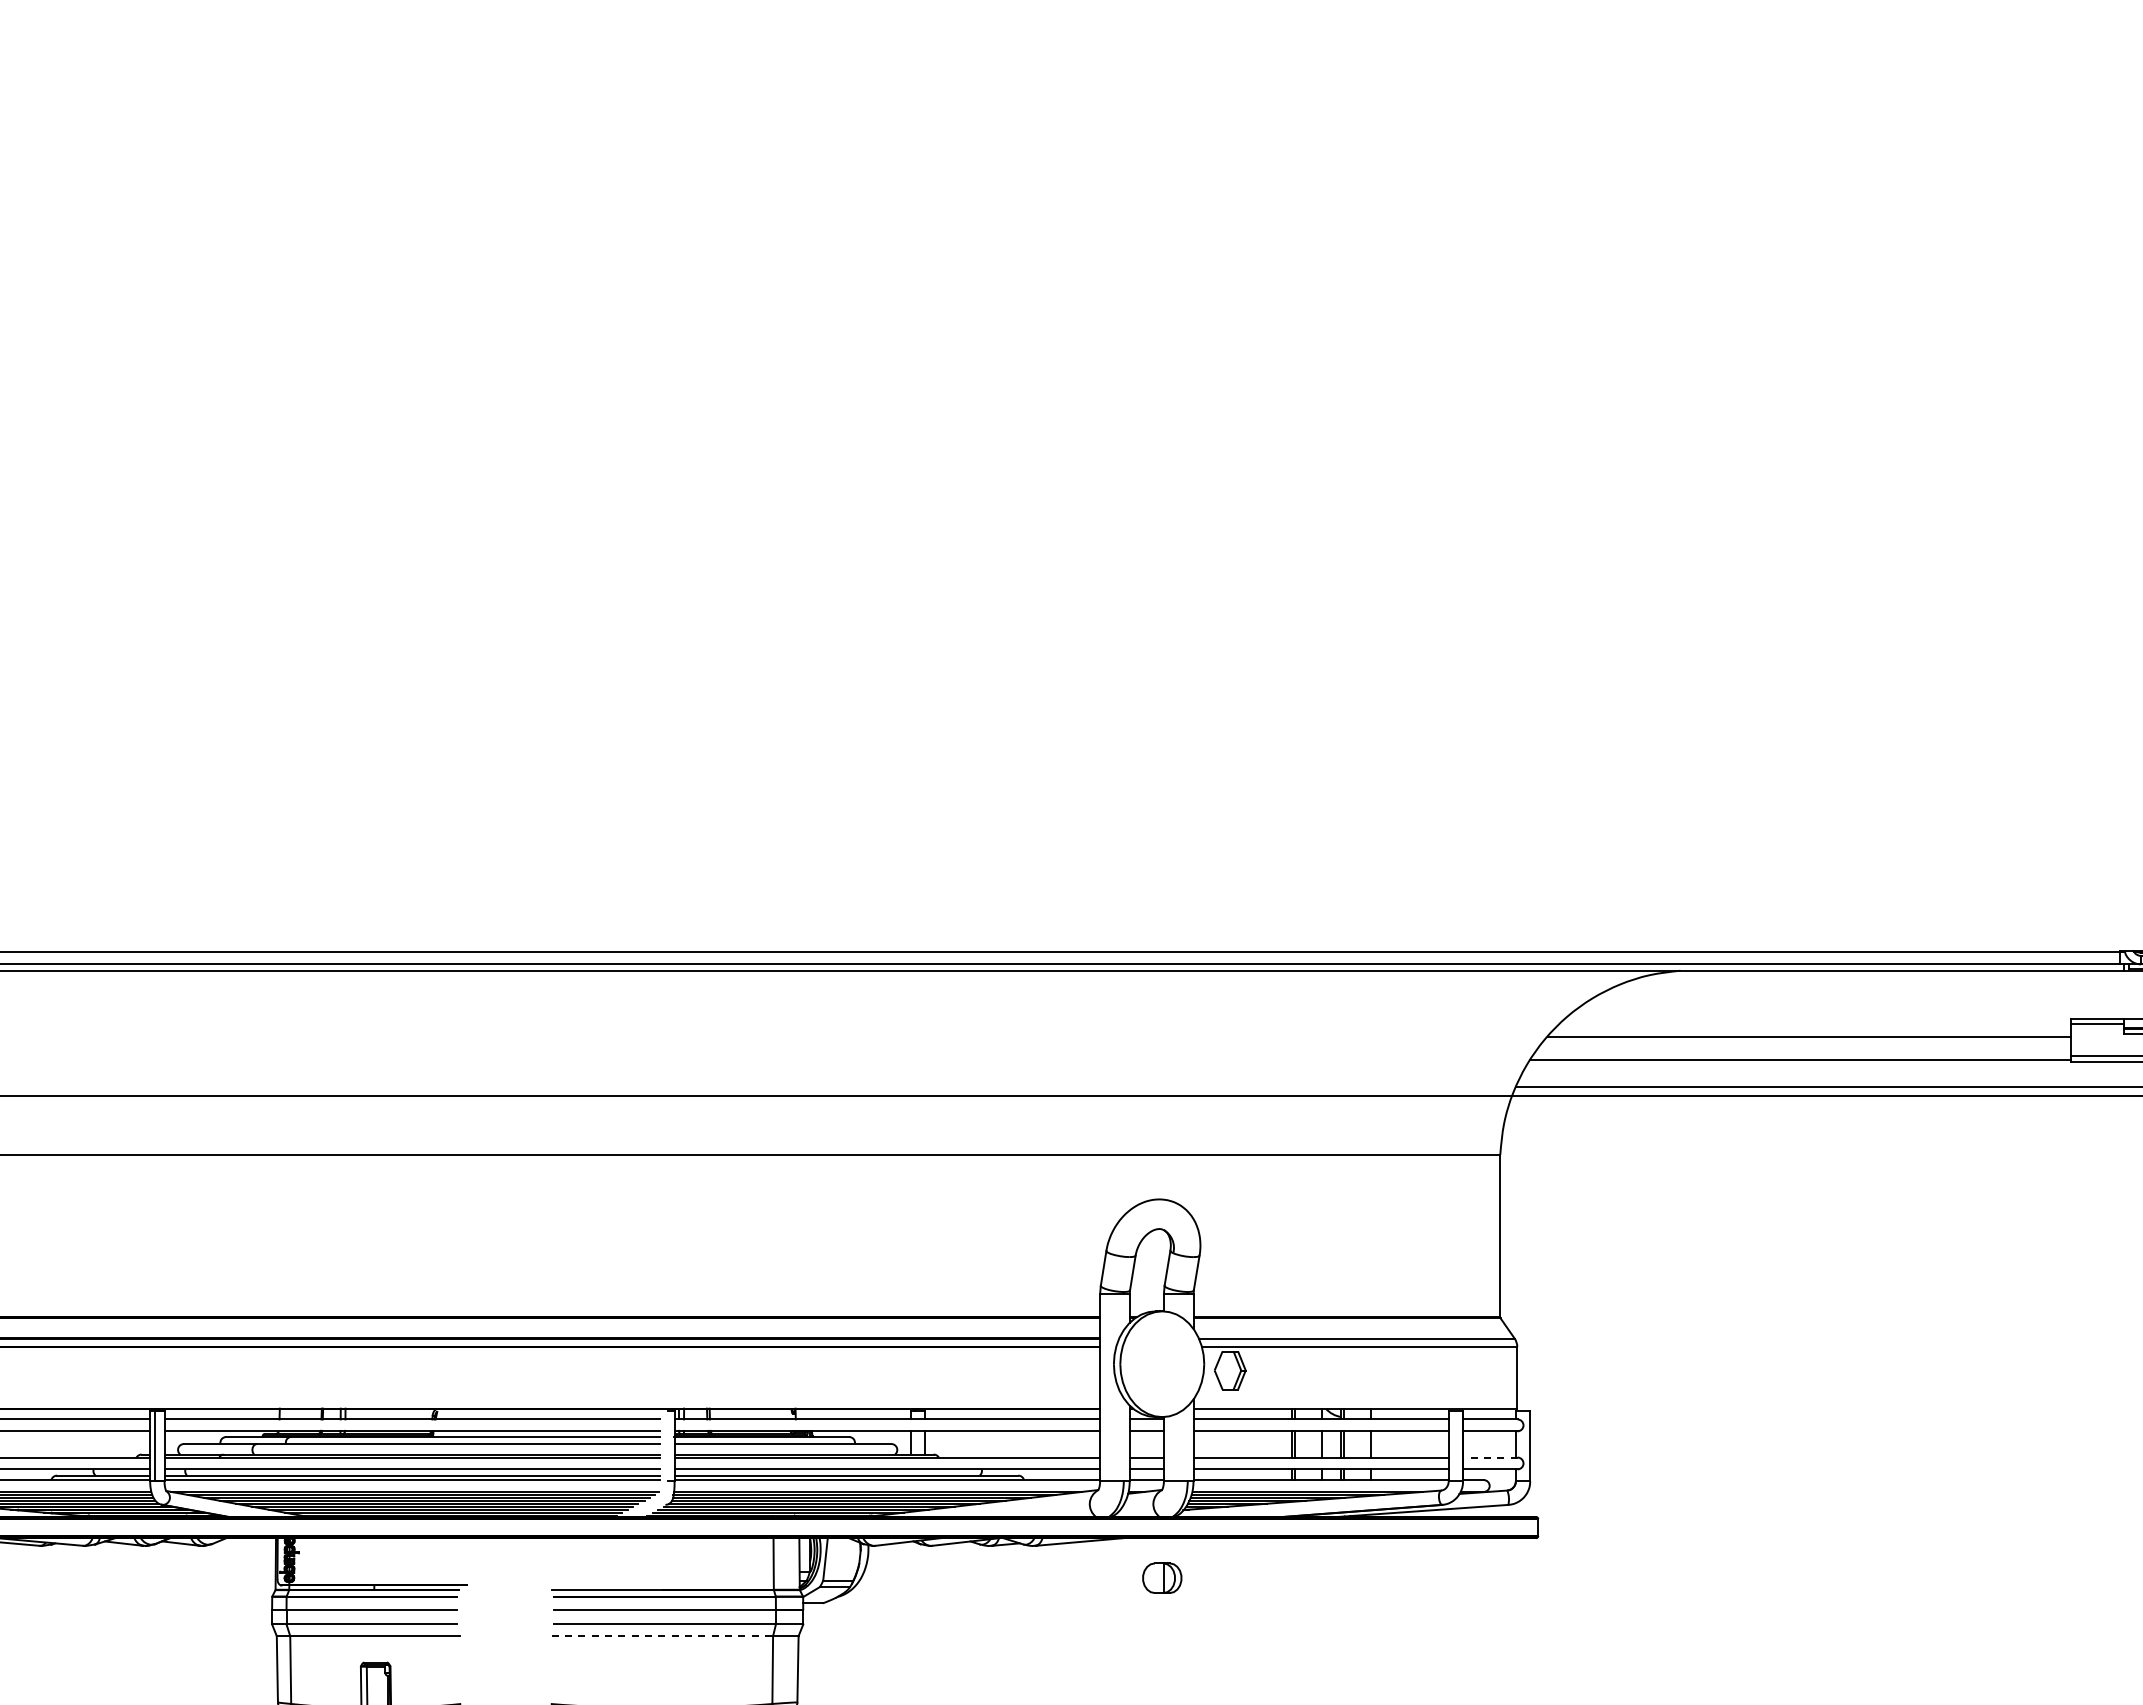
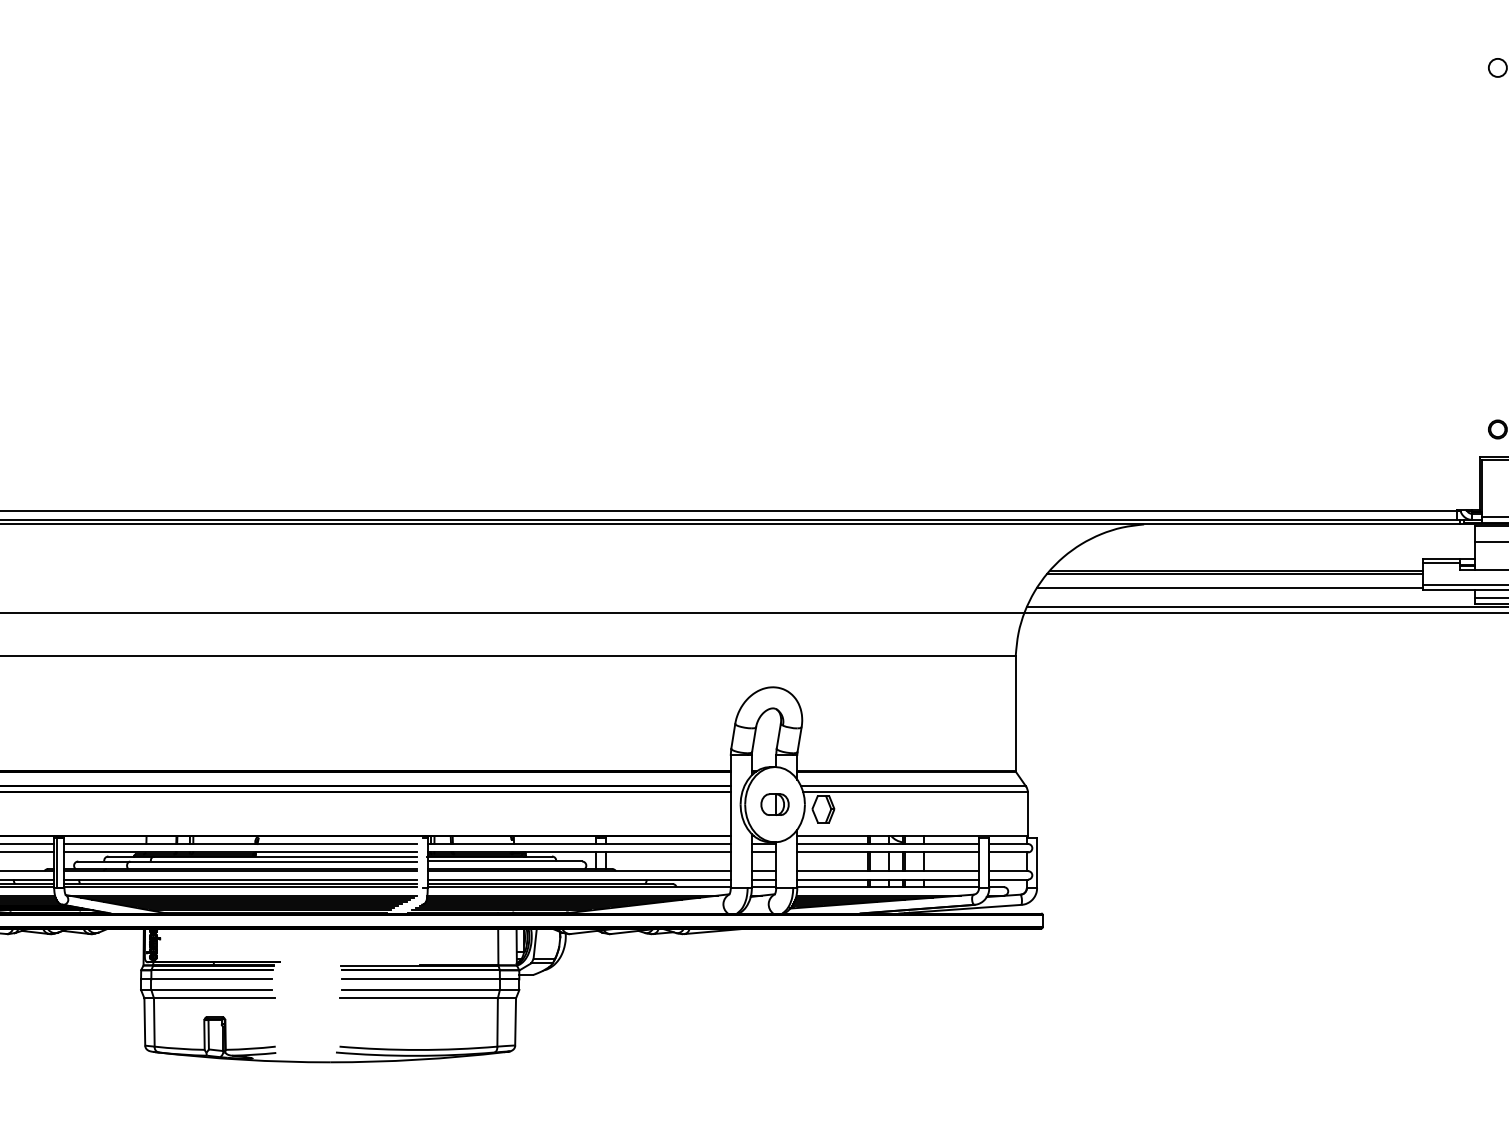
line: (1807, 1040) -> (1234, 574), added
line: (1489, 1457) -> (1008, 871), dashed -> solid
part: (1162, 1577) -> (775, 804), moved
line: (662, 1636) -> (419, 998), dashed -> solid

